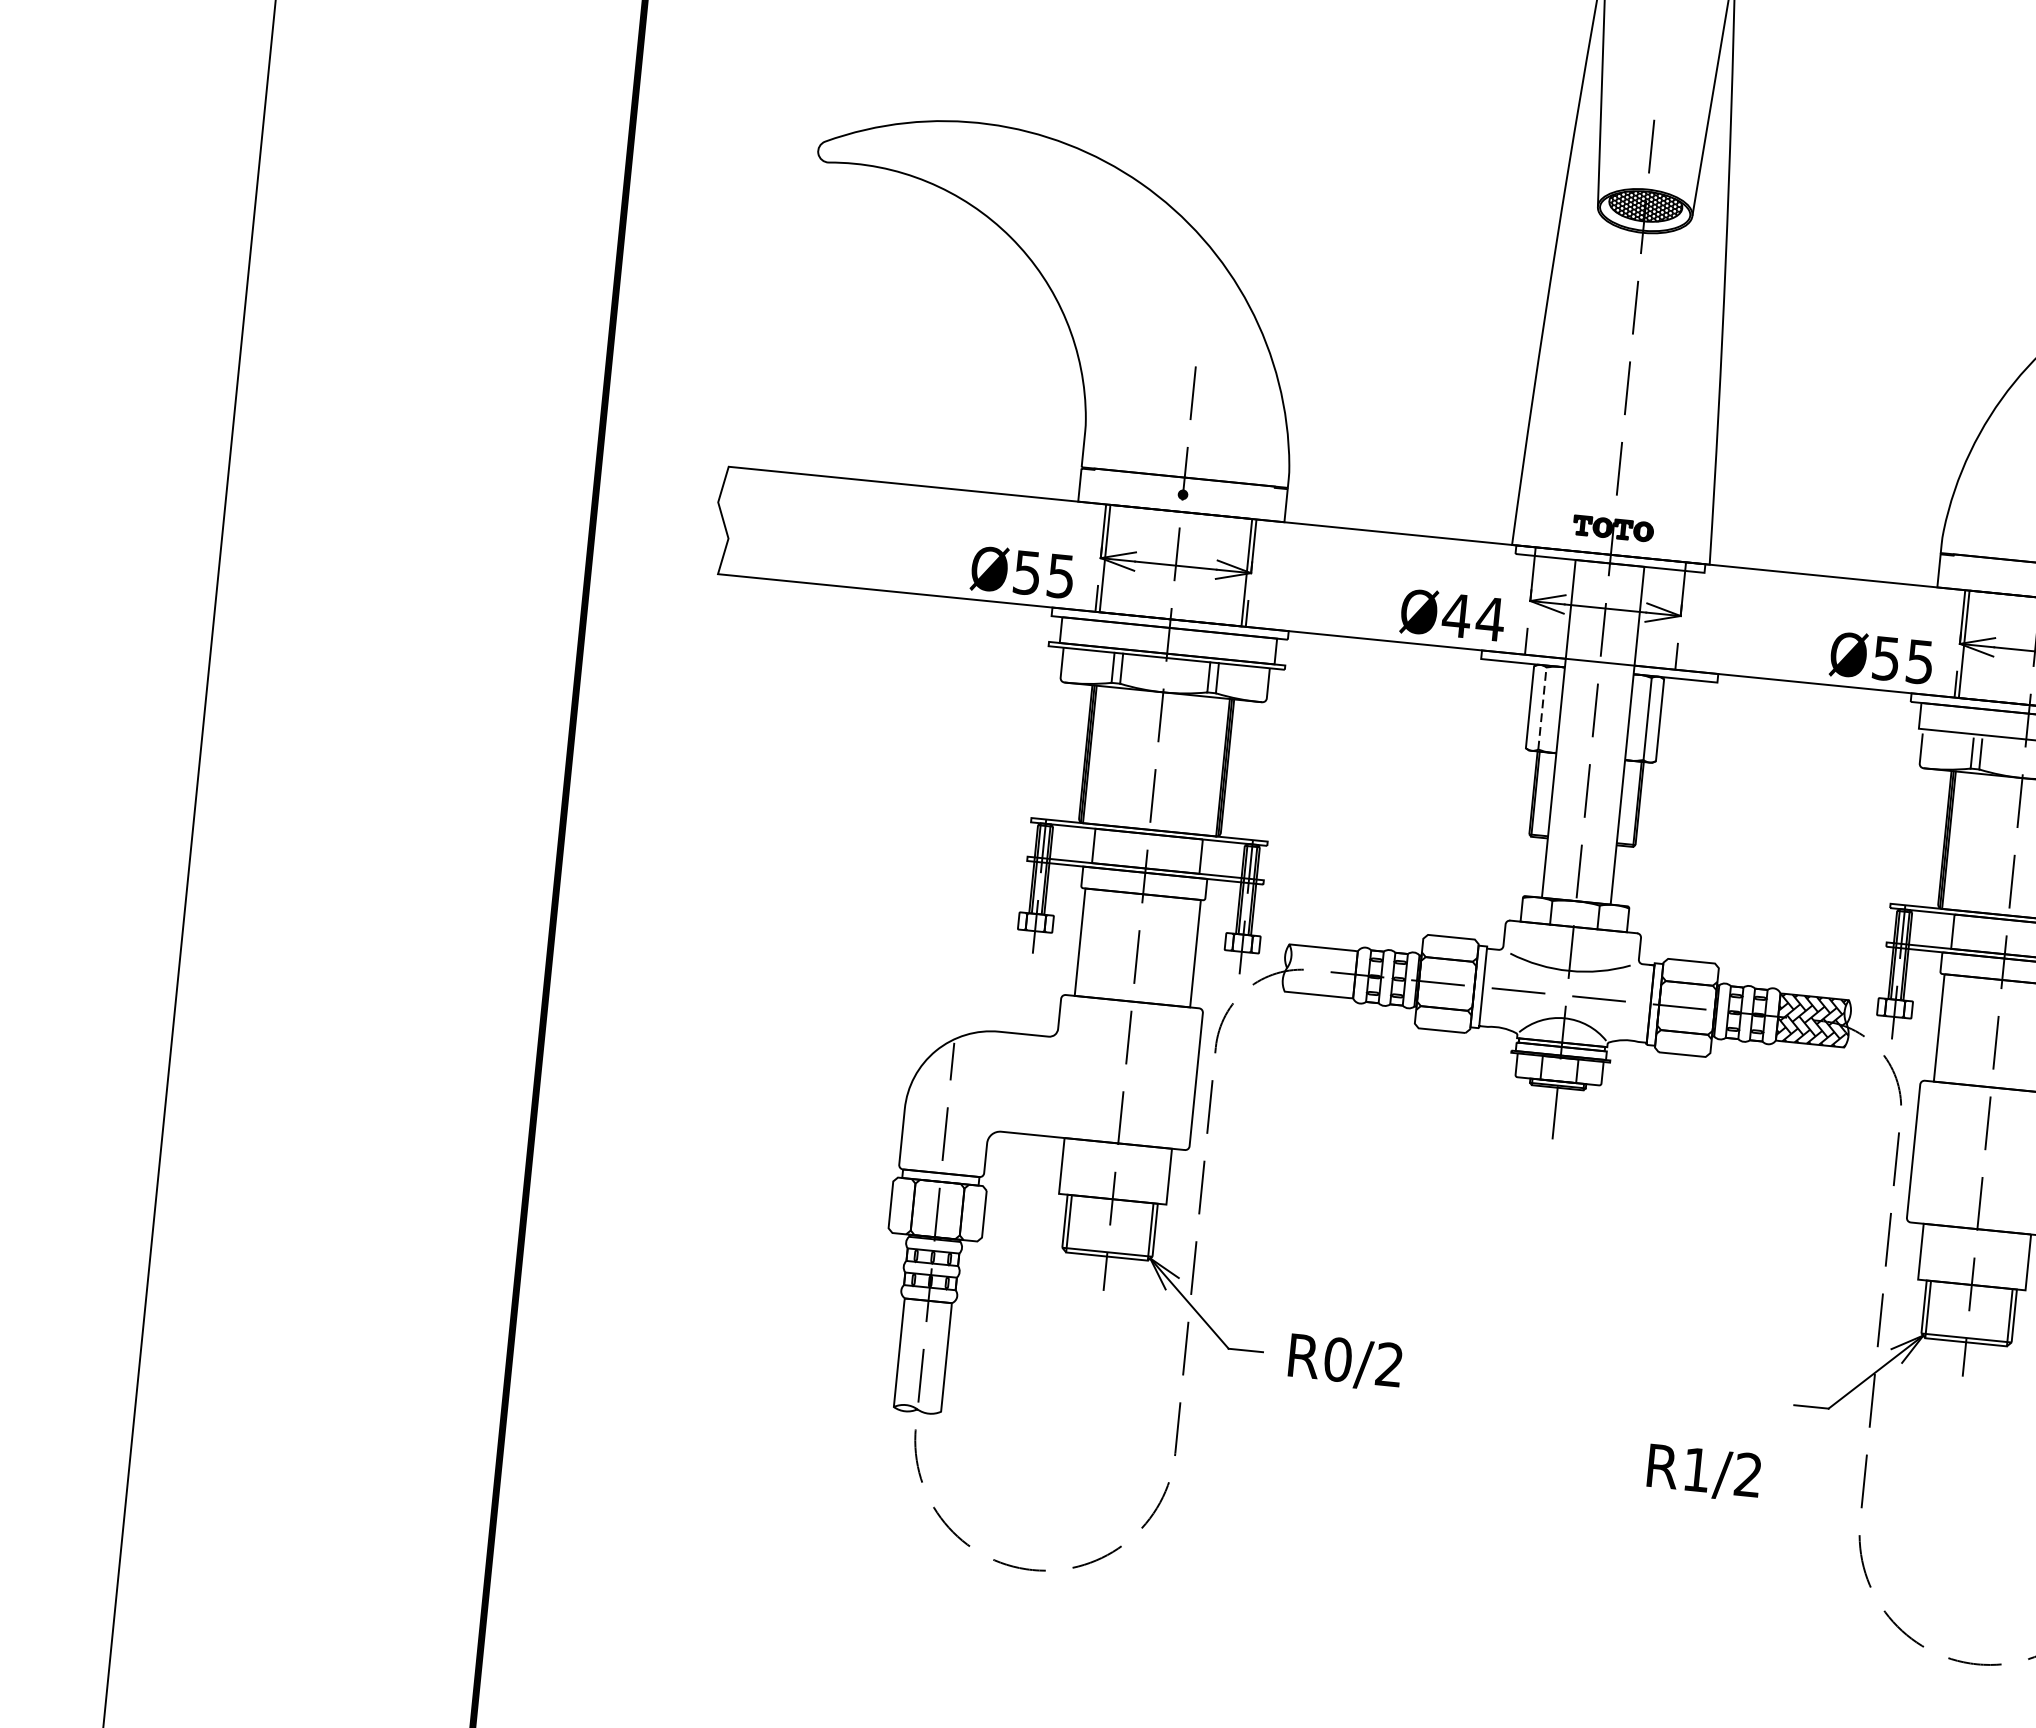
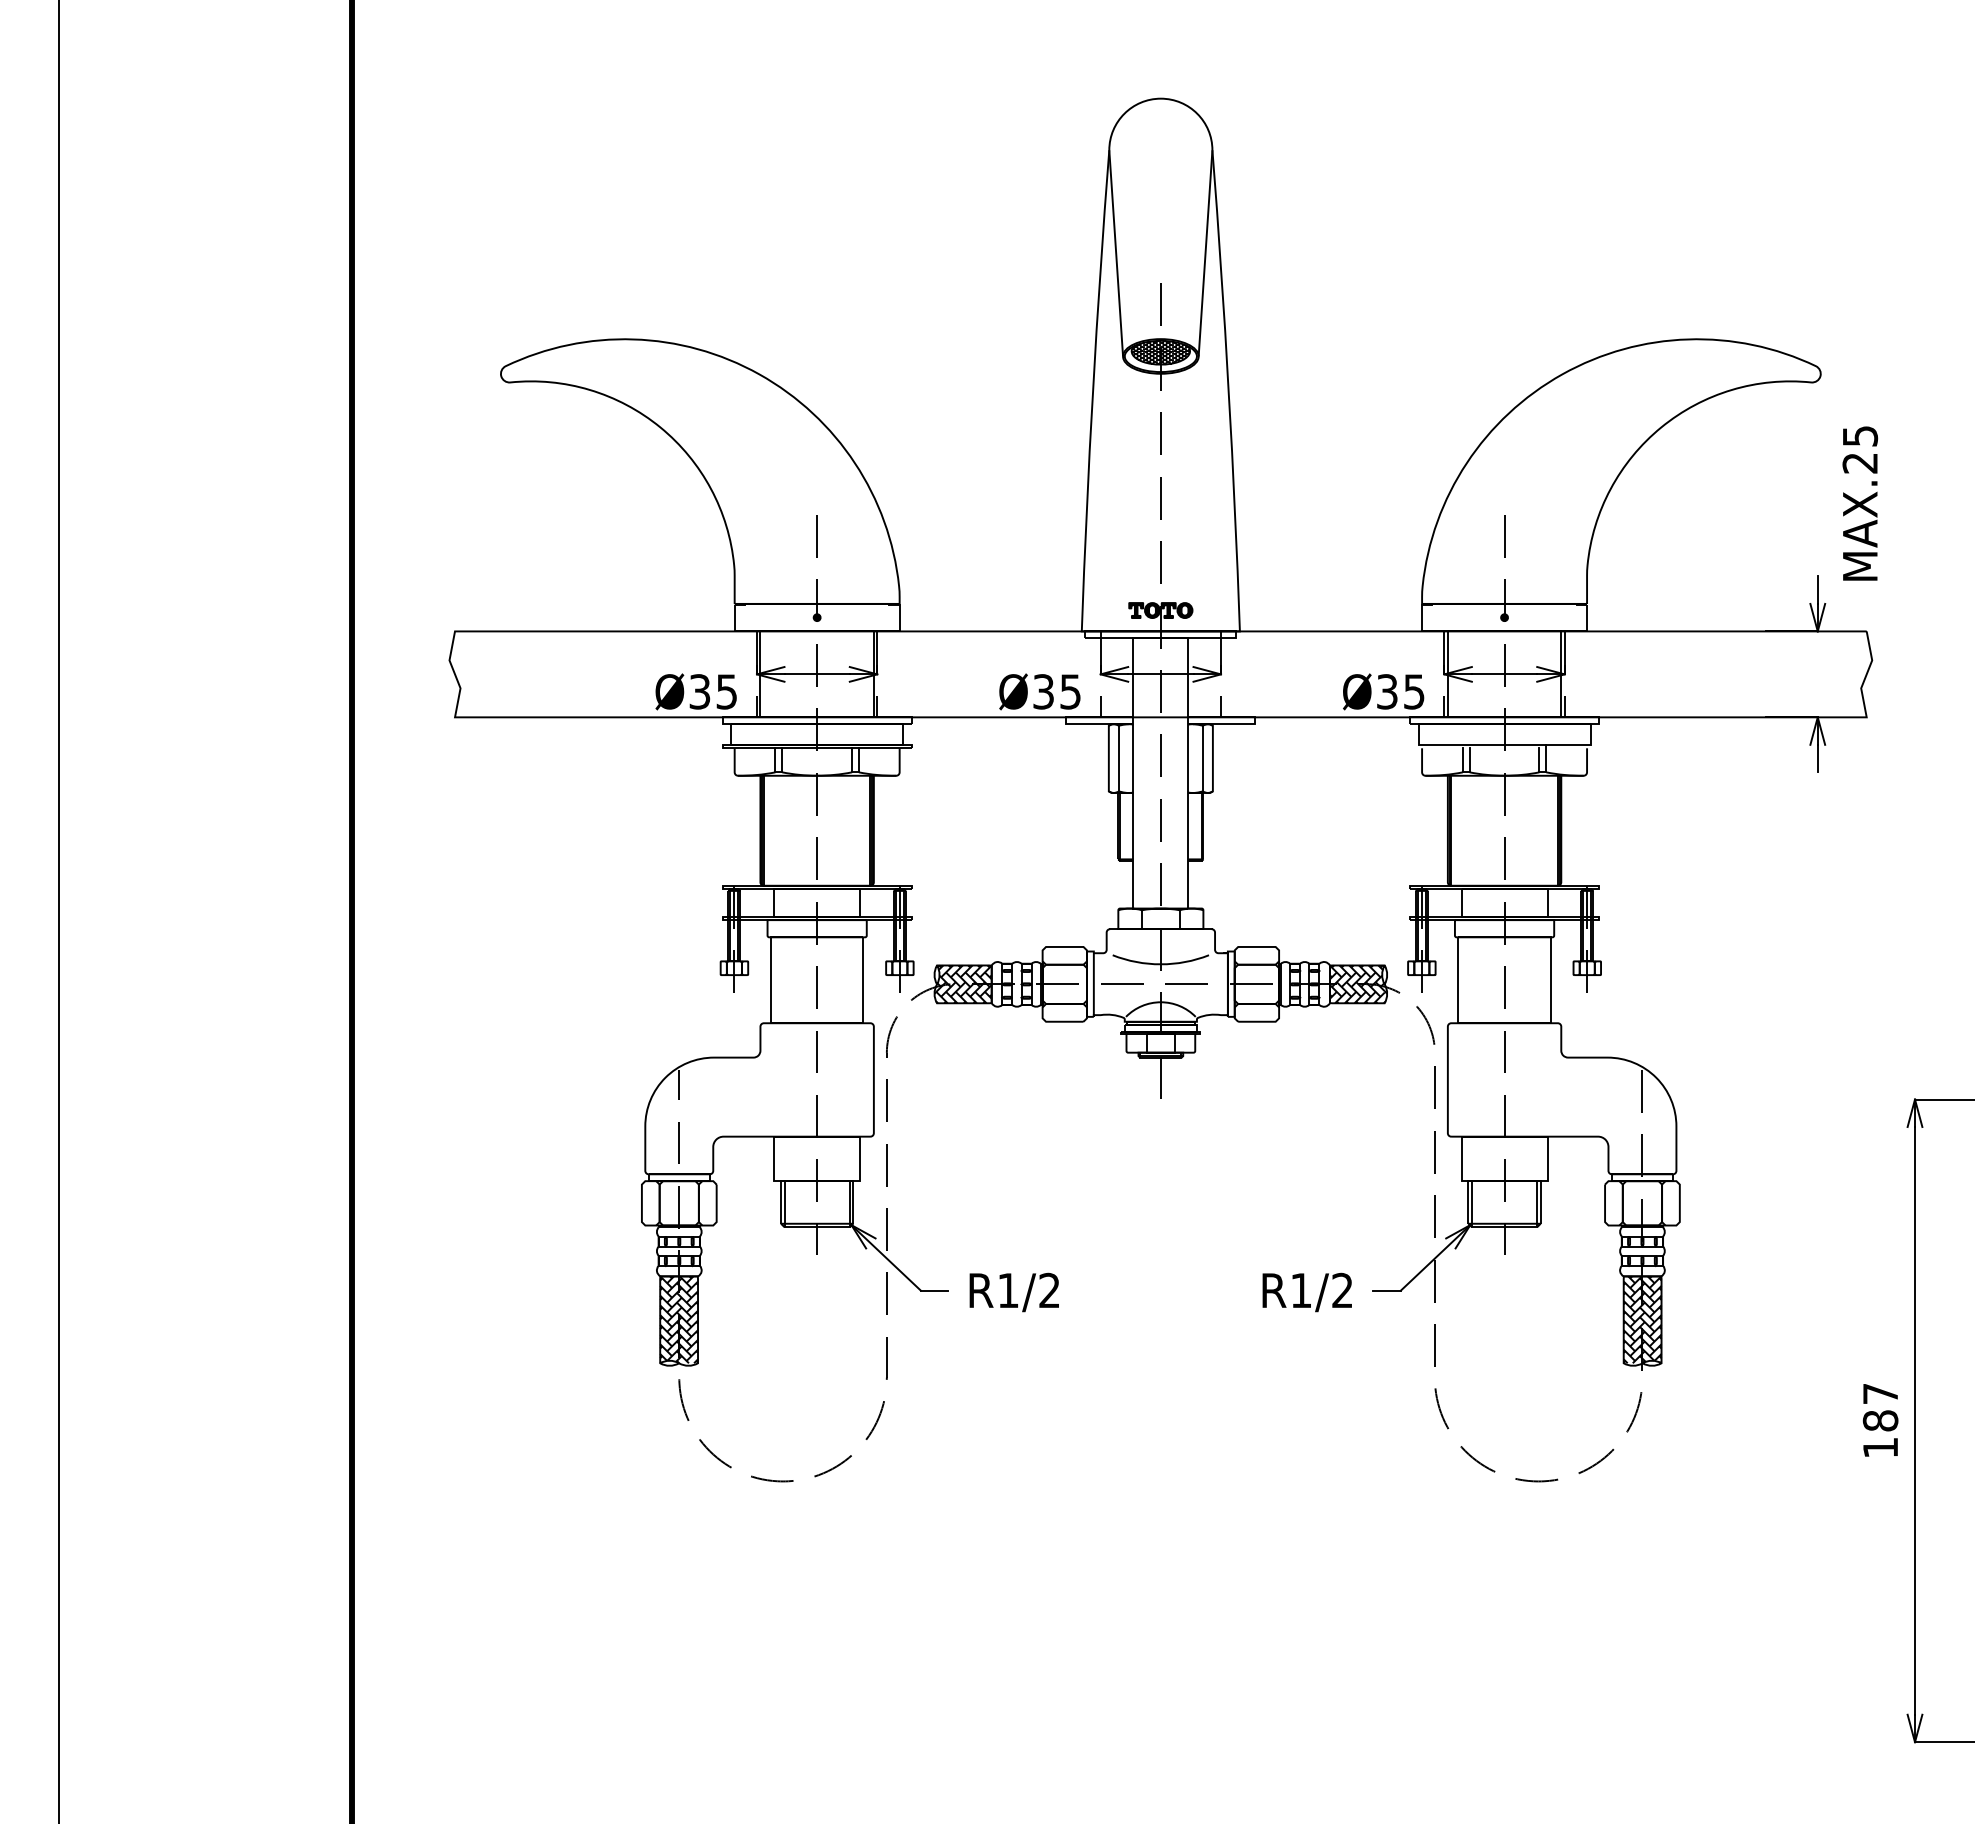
text: (1028, 572) -> (700, 691), Ø55 -> Ø35
text: (1472, 616) -> (1056, 691), Ø44 -> Ø35
text: (1886, 658) -> (1387, 691), Ø55 -> Ø35
line: (1542, 708) -> (1118, 758), dashed -> solid
hatch: (1318, 971) -> (962, 984), added
hatch: (923, 1354) -> (679, 1319), added
text: (1338, 1359) -> (1008, 1290), R0/2 -> R1/2
text: (1703, 1472) -> (1306, 1292), moved

